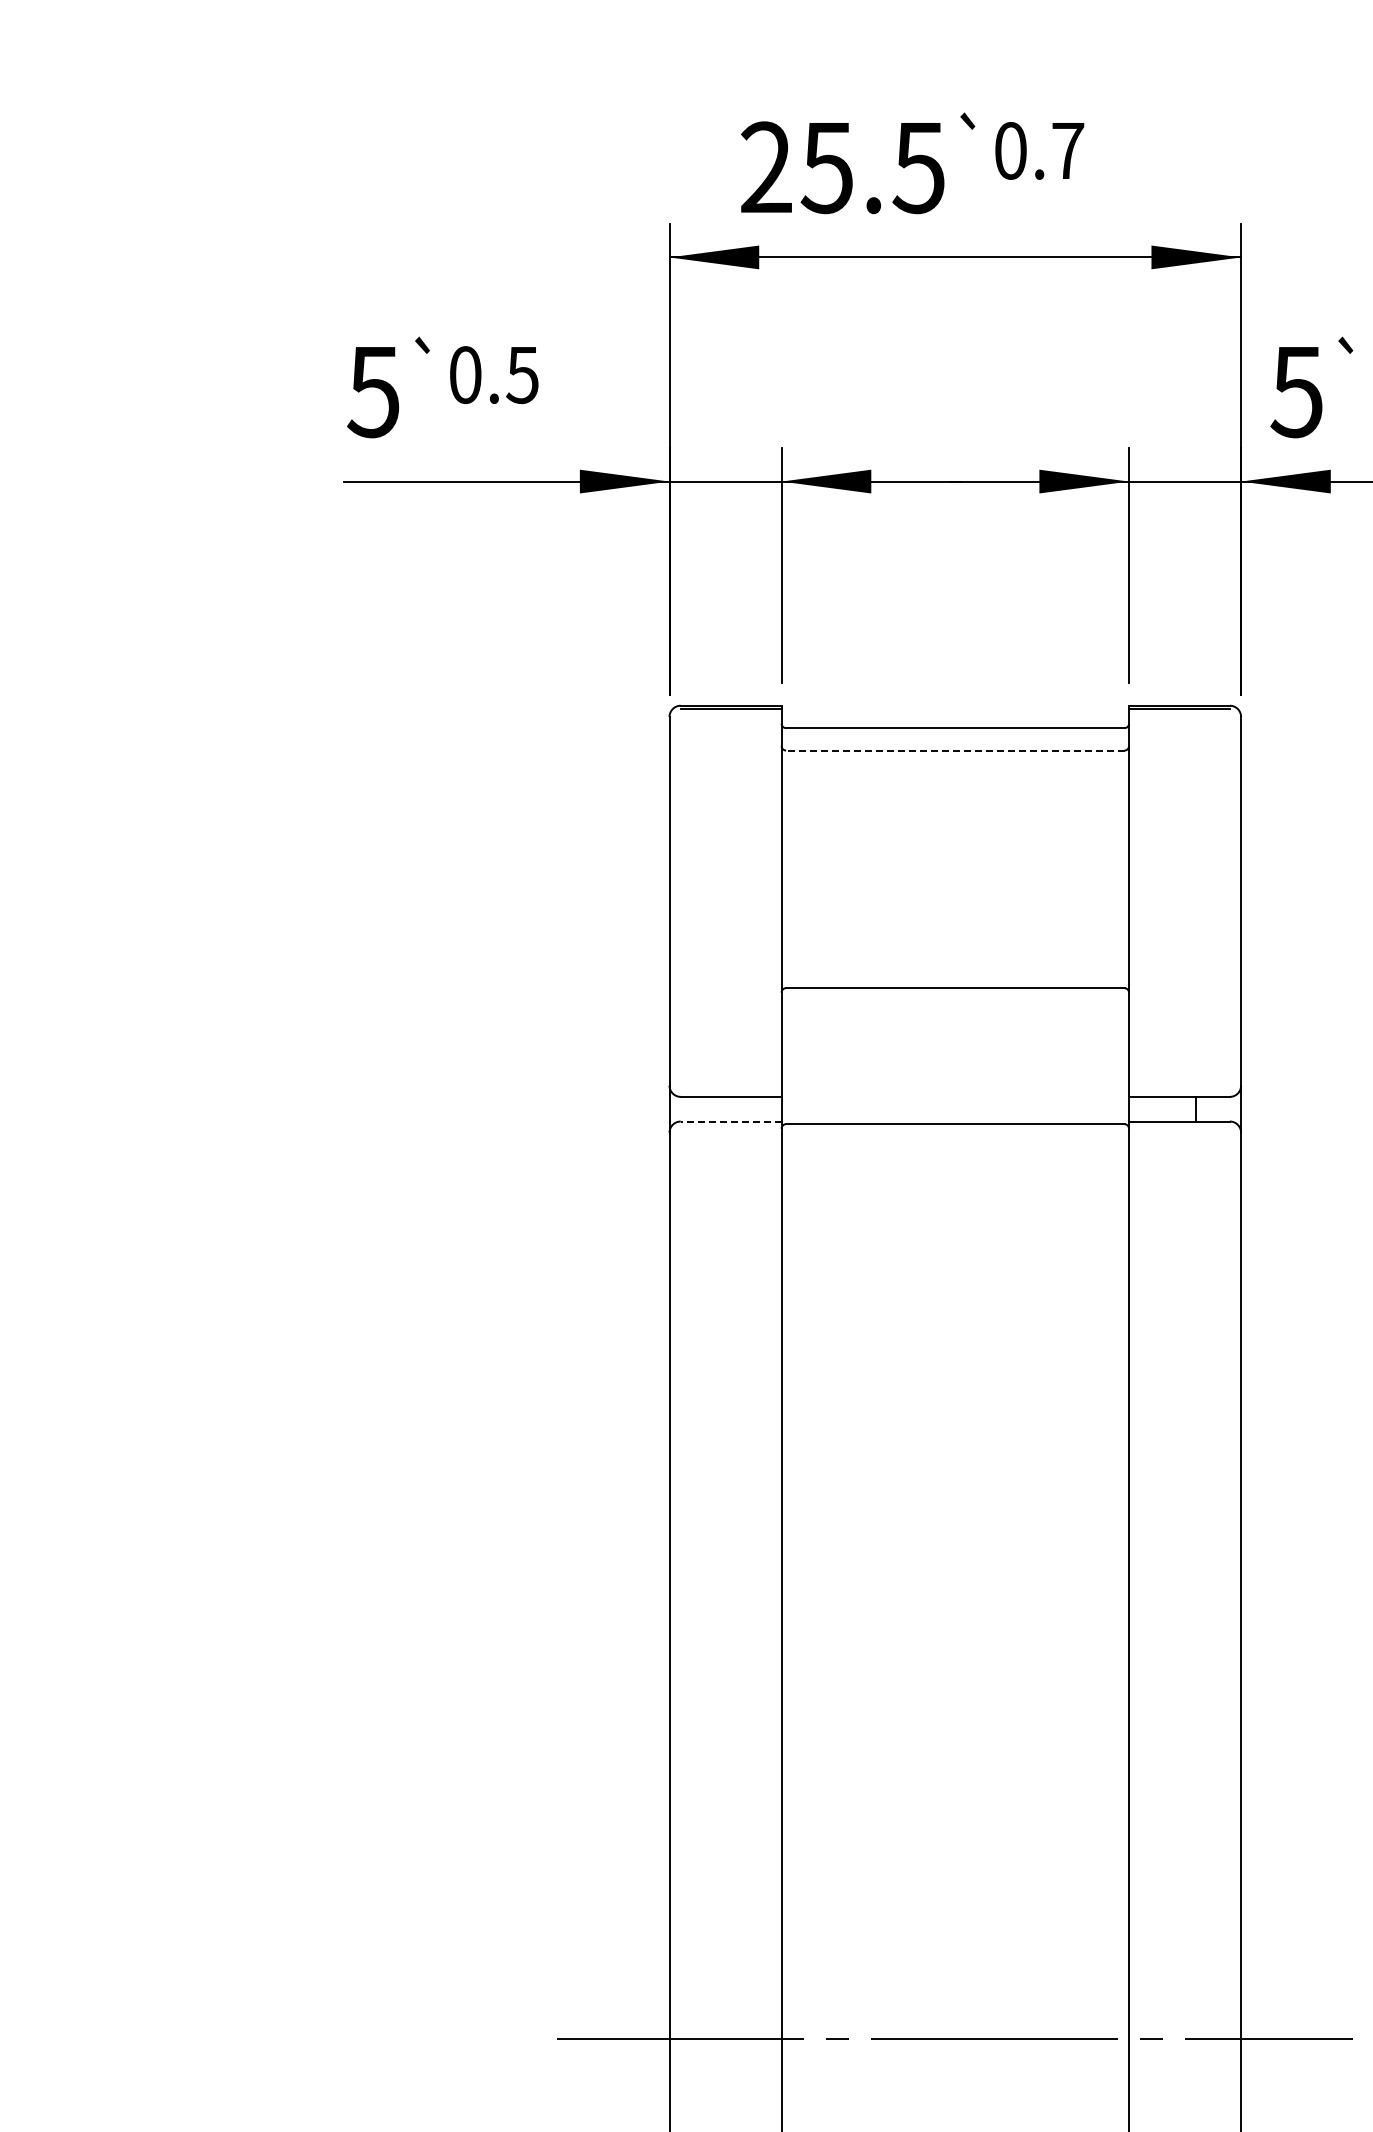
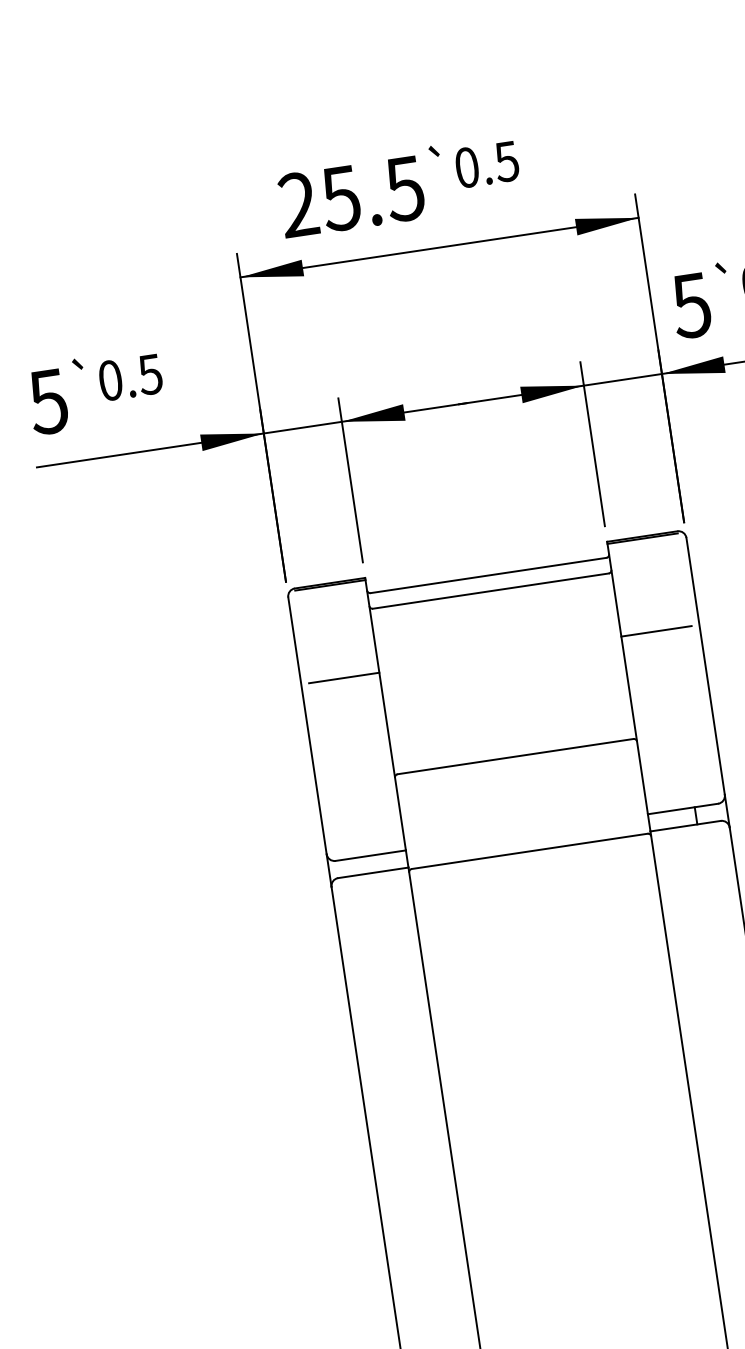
text: (1067, 151) -> (506, 162), 0.7 -> 0.5
line: (954, 750) -> (490, 591), dashed -> solid
line: (730, 841) -> (343, 677), added
line: (1179, 841) -> (656, 631), added
line: (730, 1121) -> (372, 872), dashed -> solid

